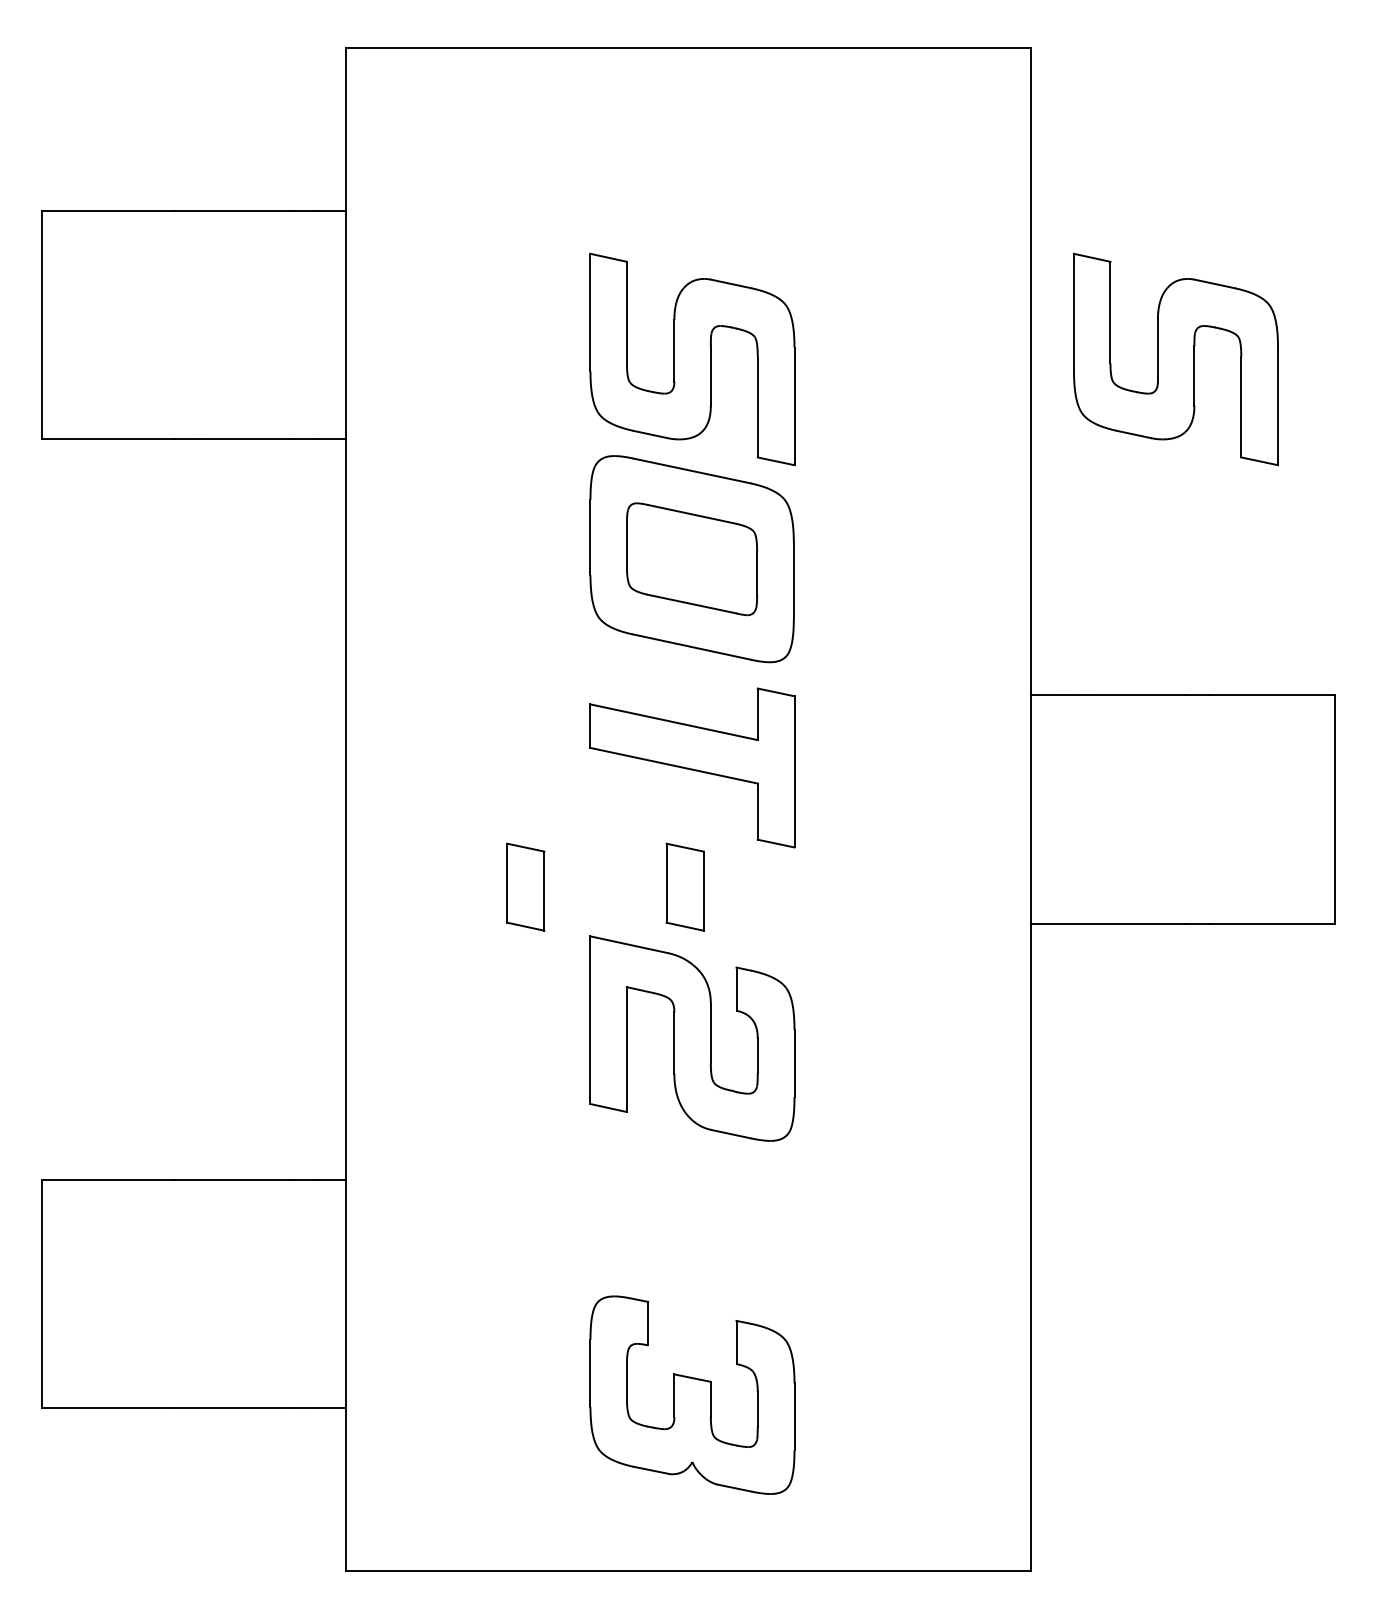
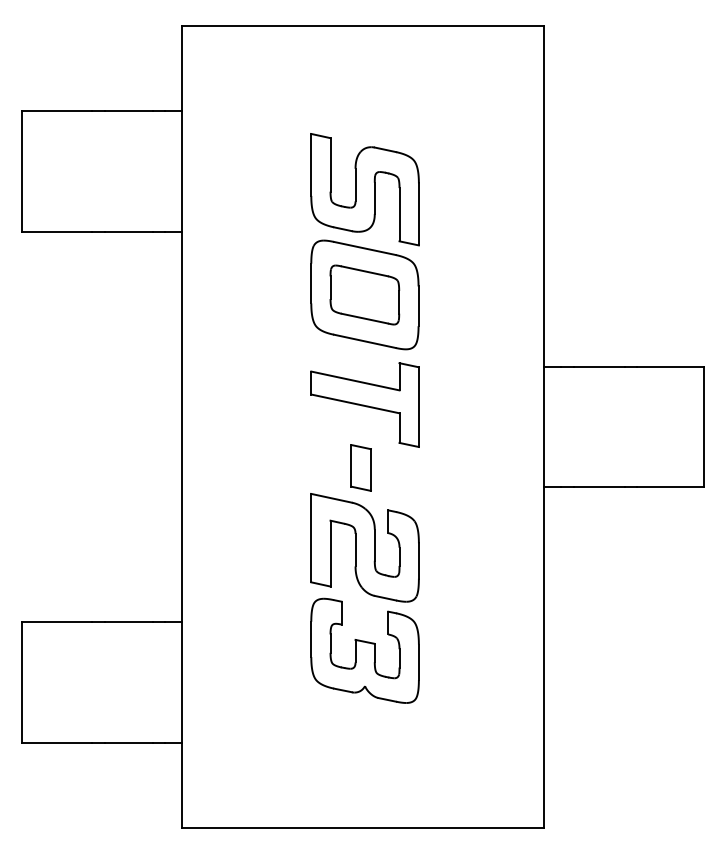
part: (1174, 359) -> (619, 189), removed
part: (524, 886) -> (276, 467), removed
part: (691, 1394) -> (364, 650), moved

